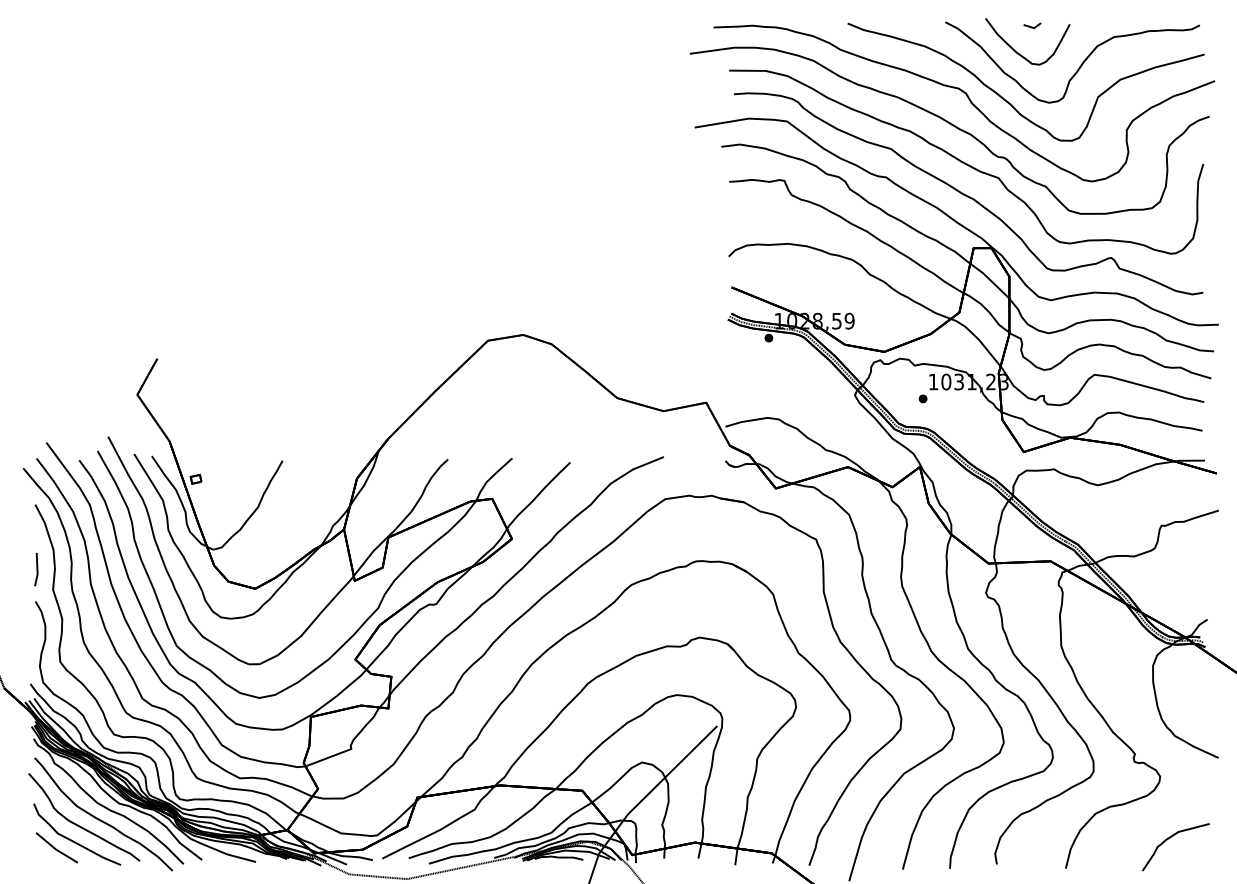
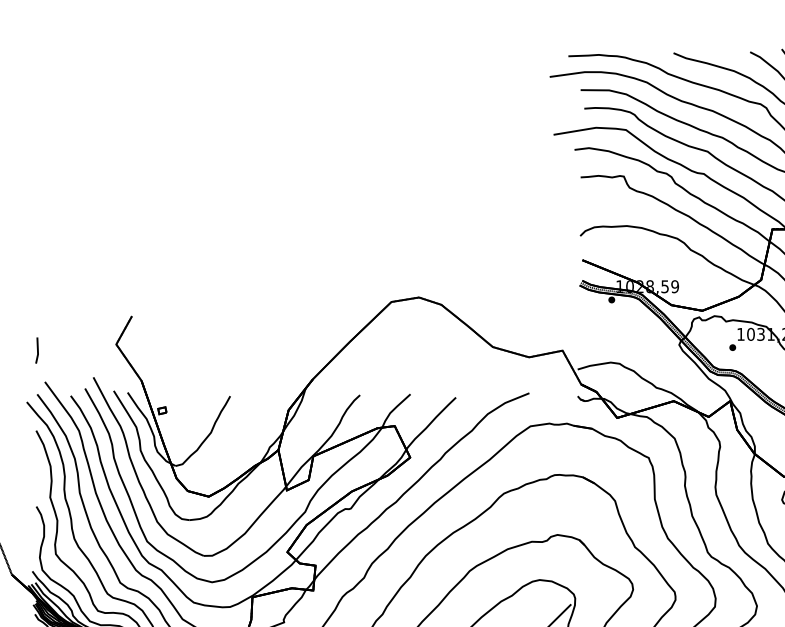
line: (36, 569) -> (37, 350), moved

